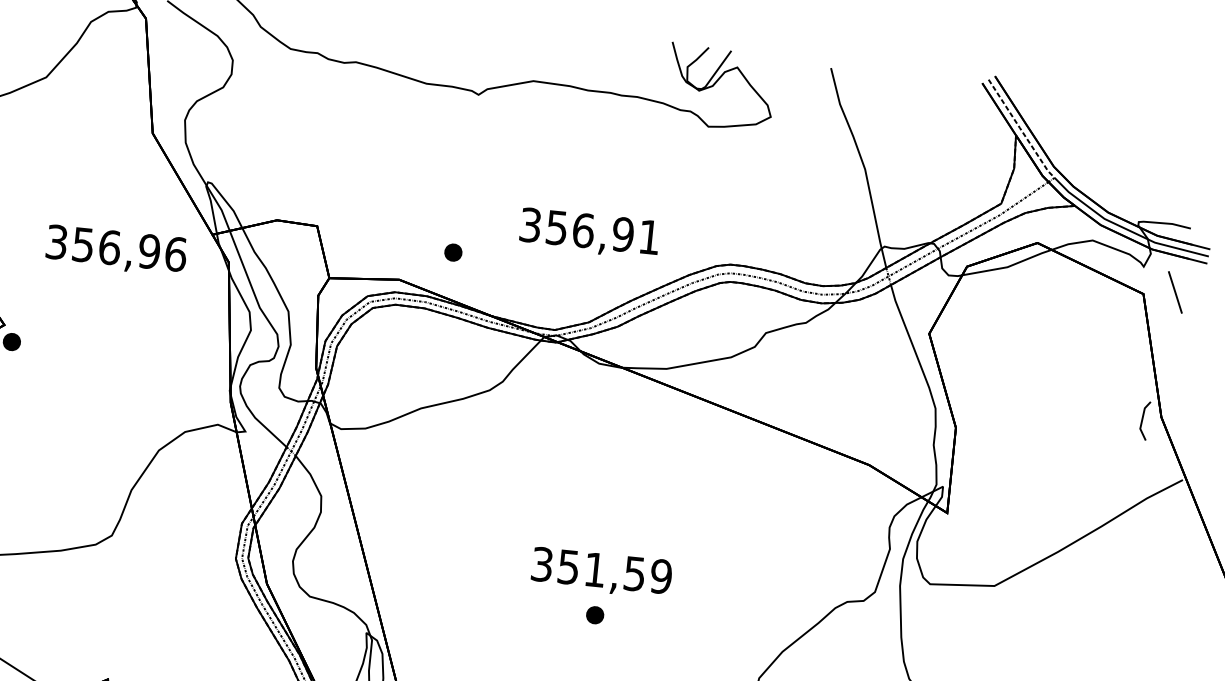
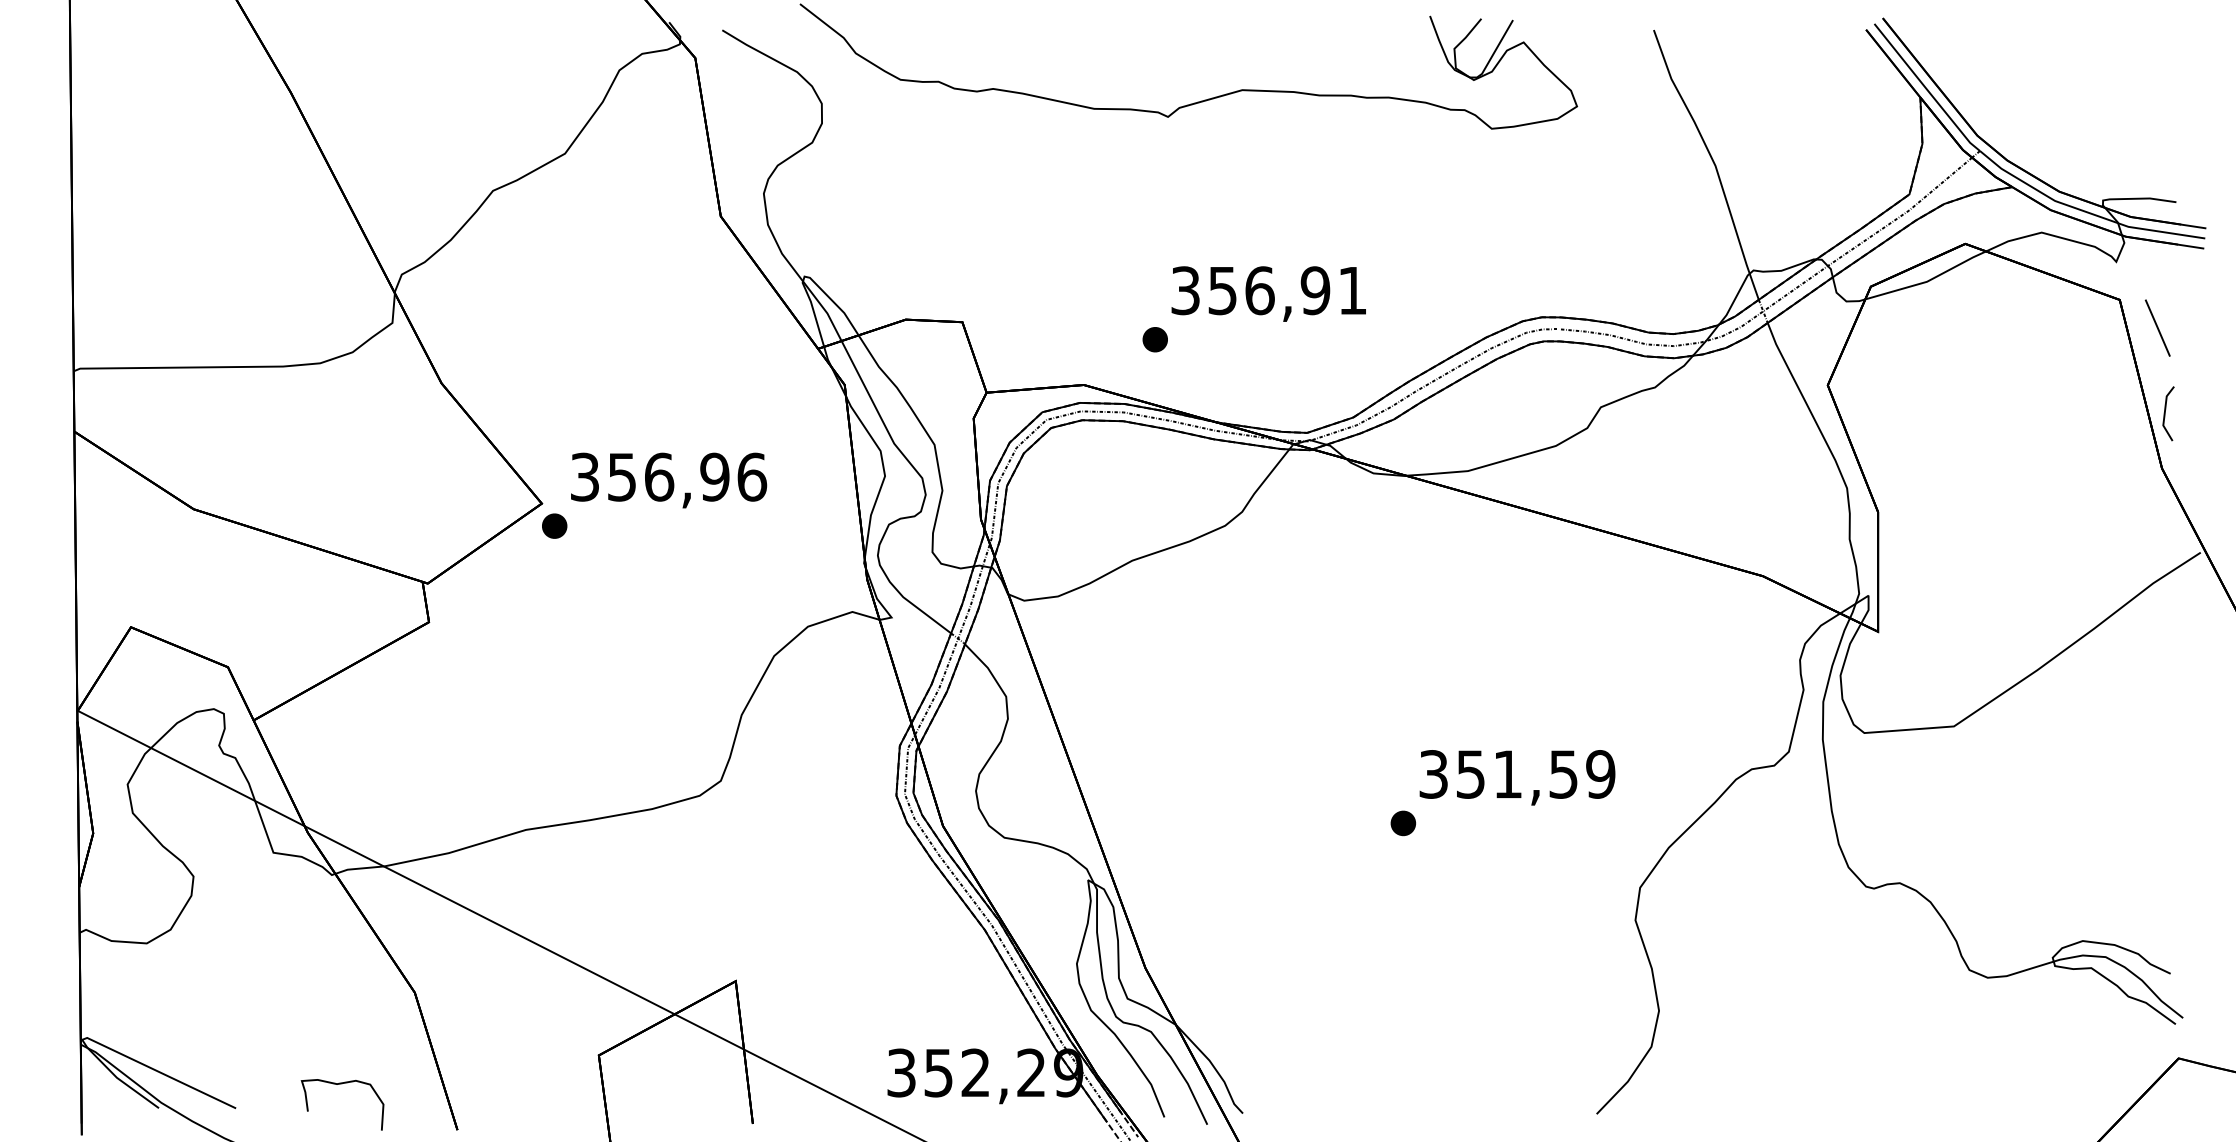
line: (1021, 129) -> (1926, 88), dashed -> solid
text: (589, 233) -> (1268, 293), moved
text: (116, 250) -> (669, 480), moved
line: (1175, 291) -> (2157, 327), moved
line: (1142, 420) -> (2165, 413), moved
text: (601, 572) -> (1517, 777), moved

